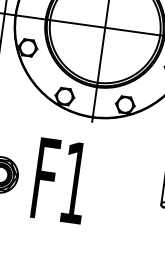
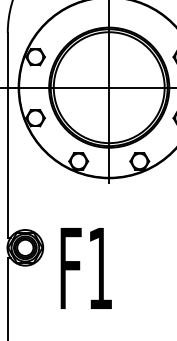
text: (60, 180) -> (85, 268), moved

